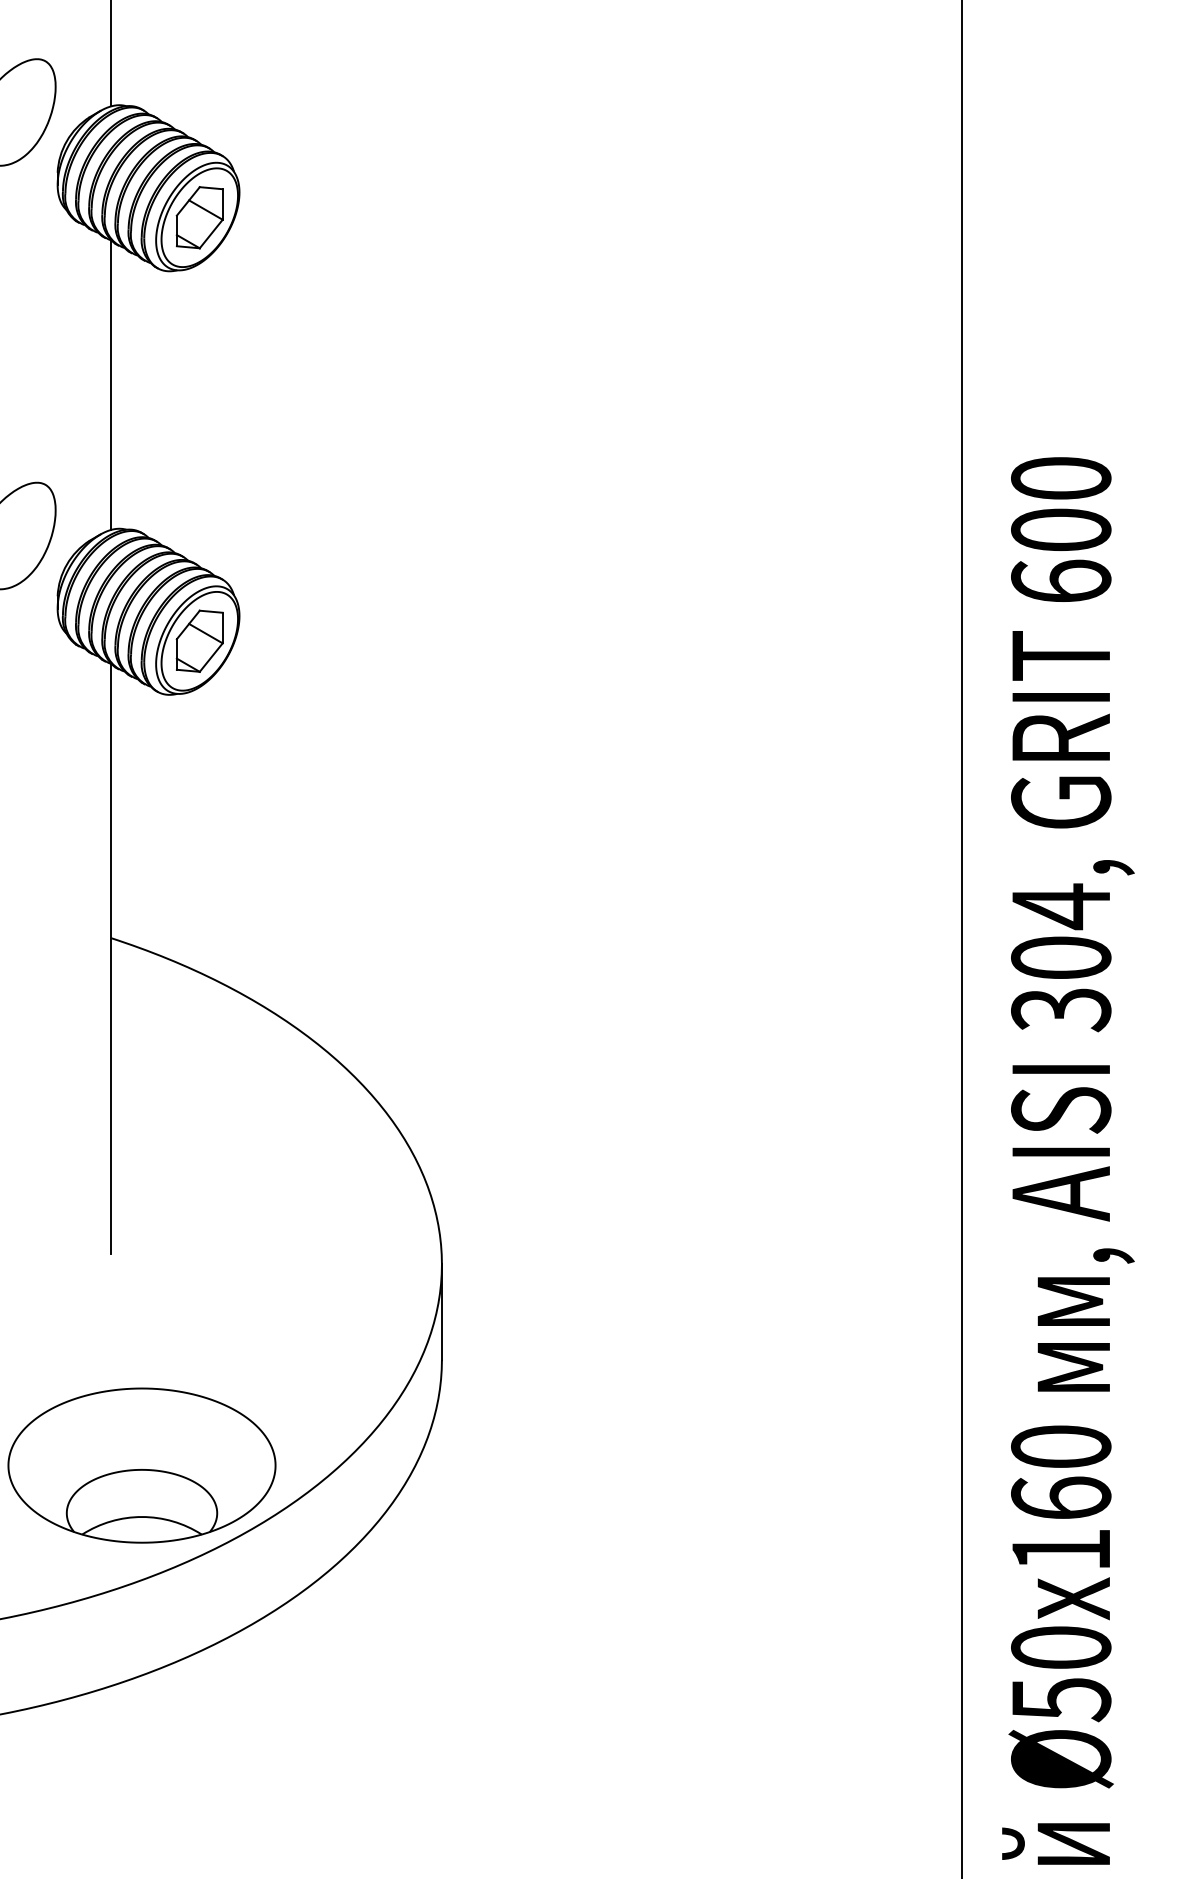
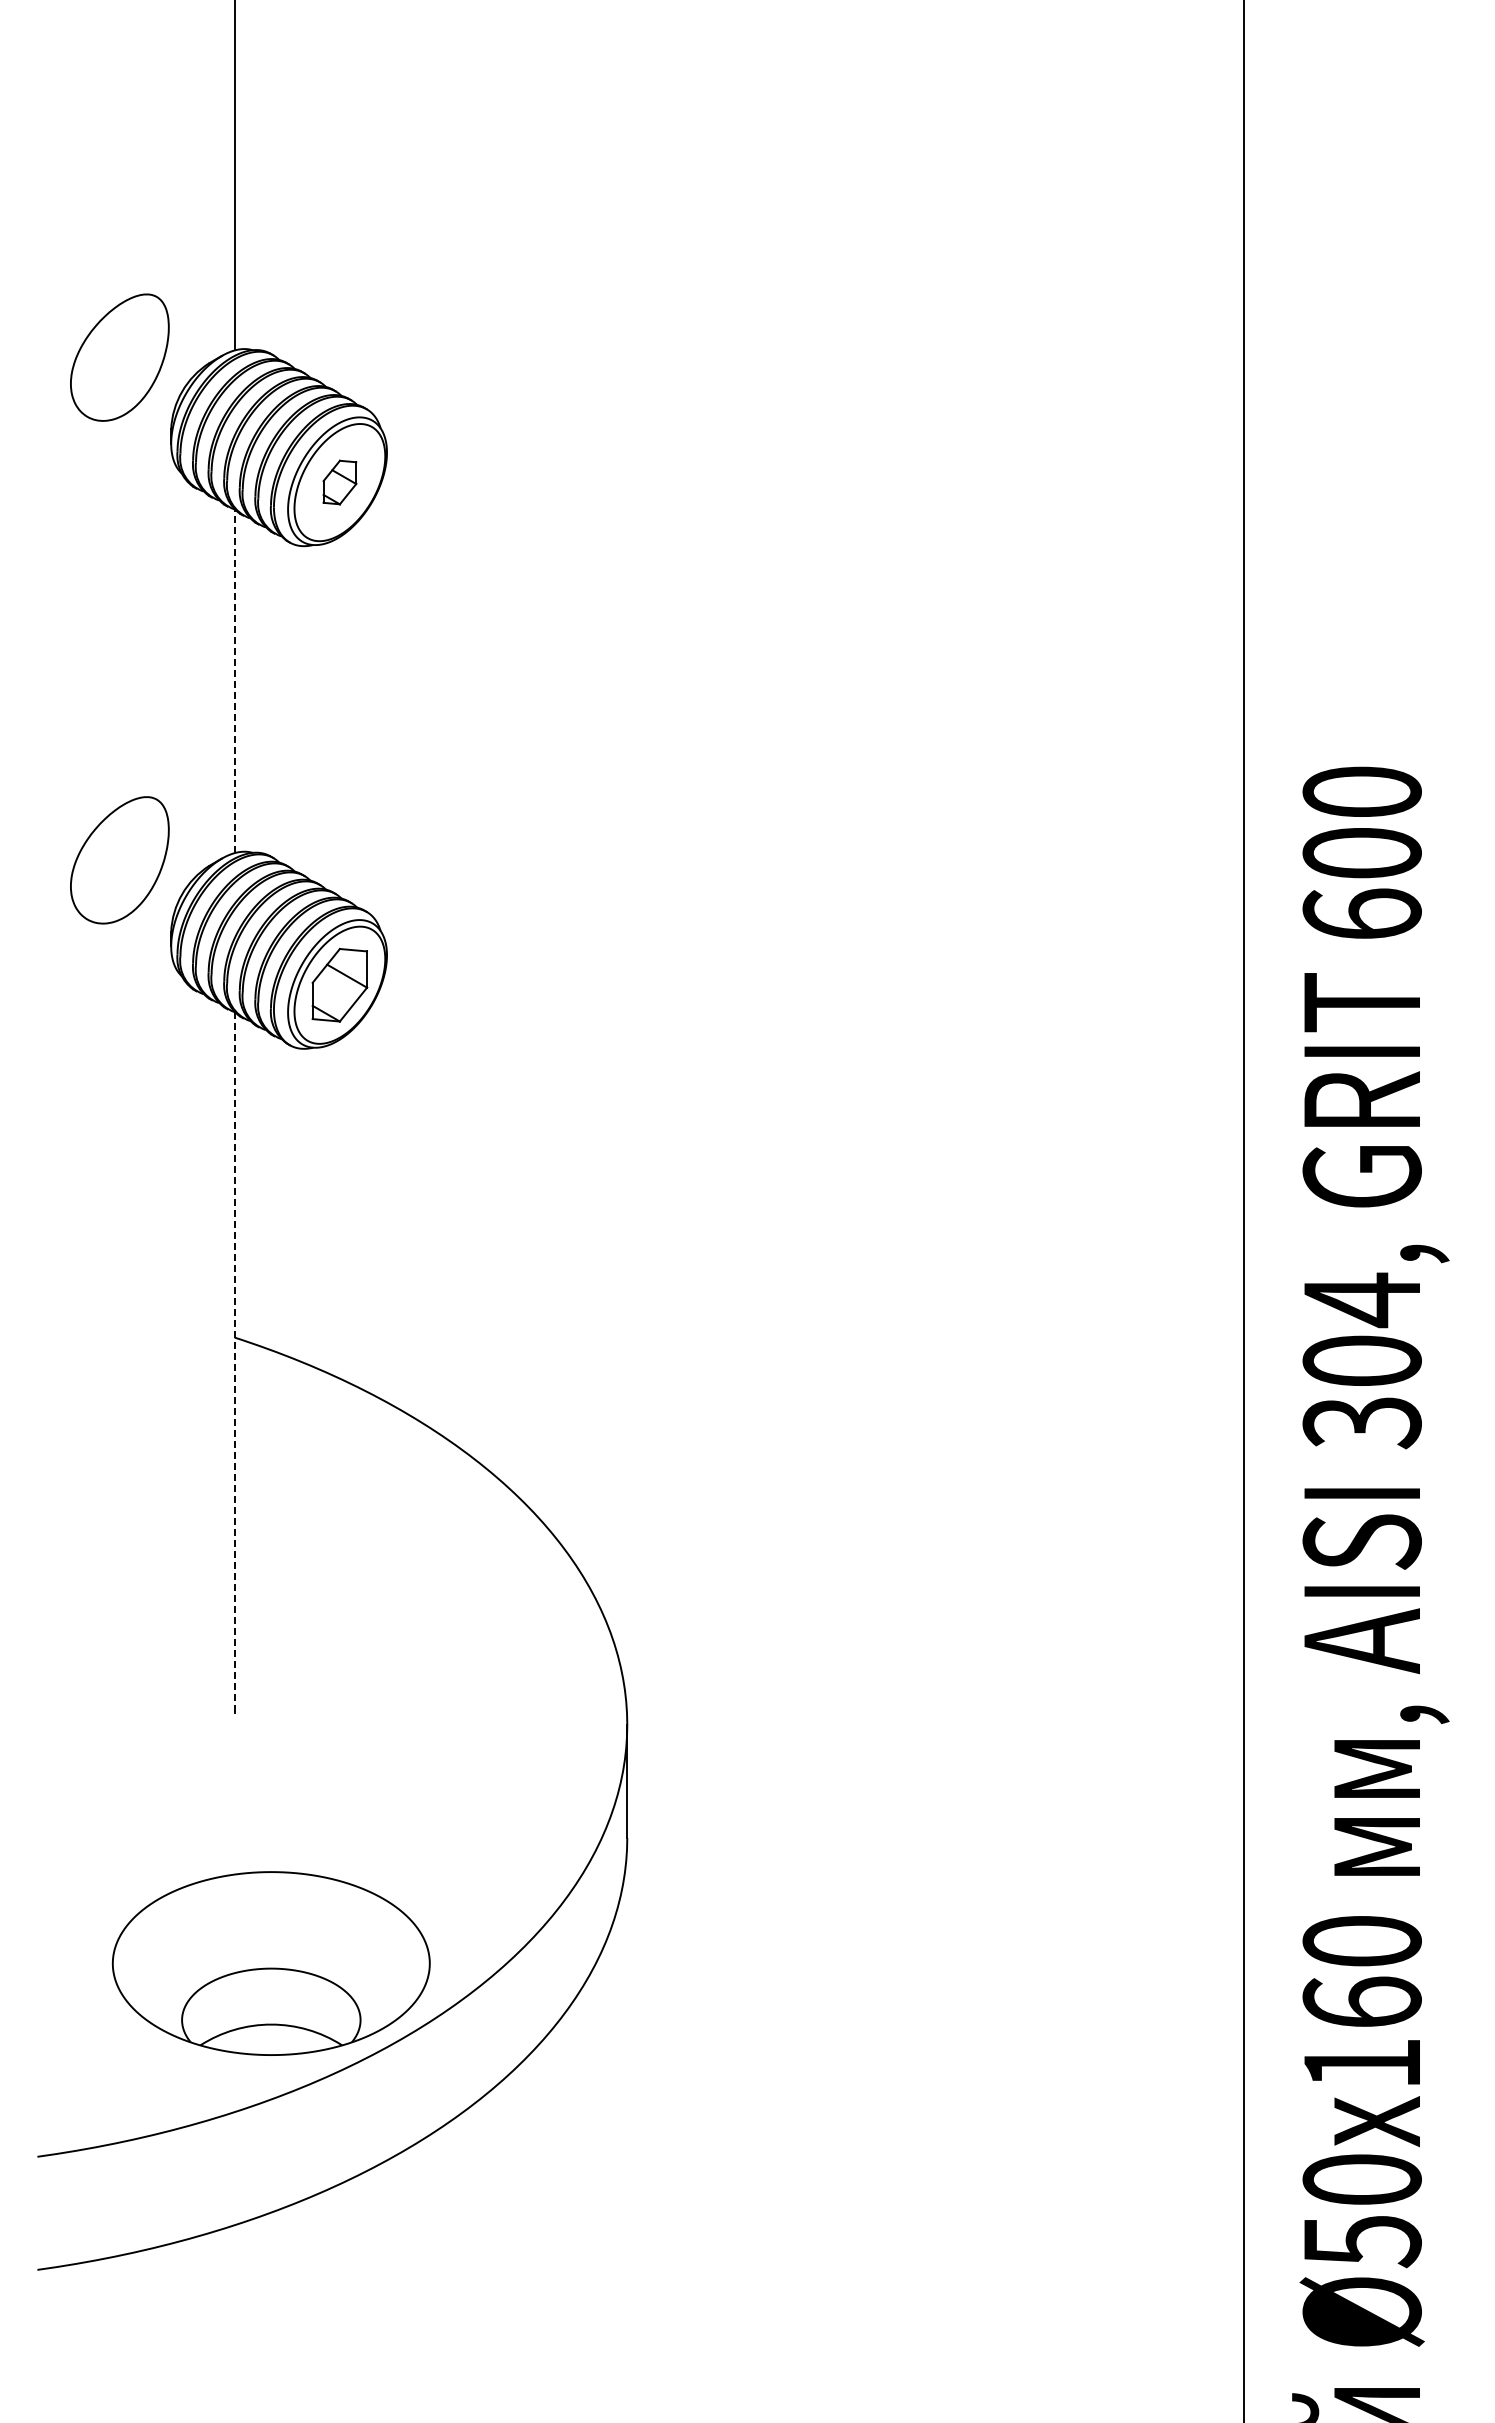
part: (199, 217) -> (339, 482), size x0.6
line: (110, 385) -> (234, 681), solid -> dashed
line: (110, 959) -> (234, 1362), solid -> dashed

